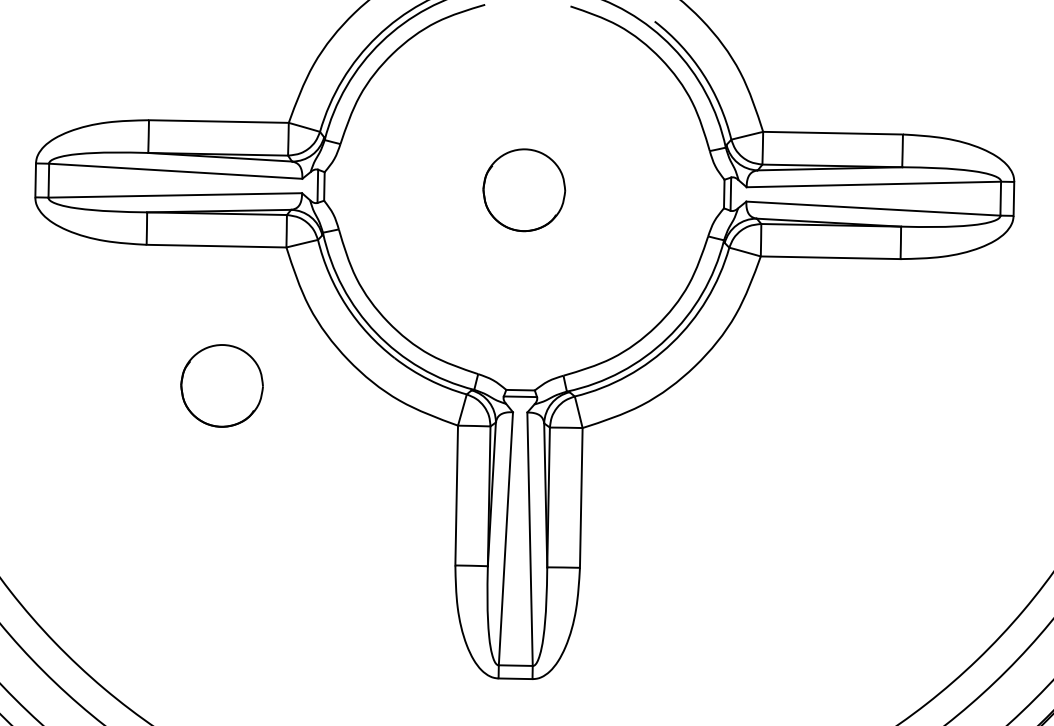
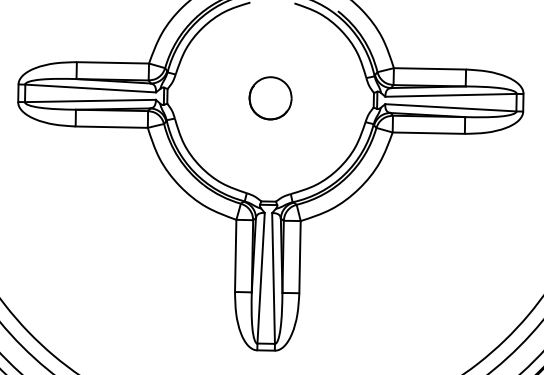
part: (221, 386) -> (114, 199), removed

